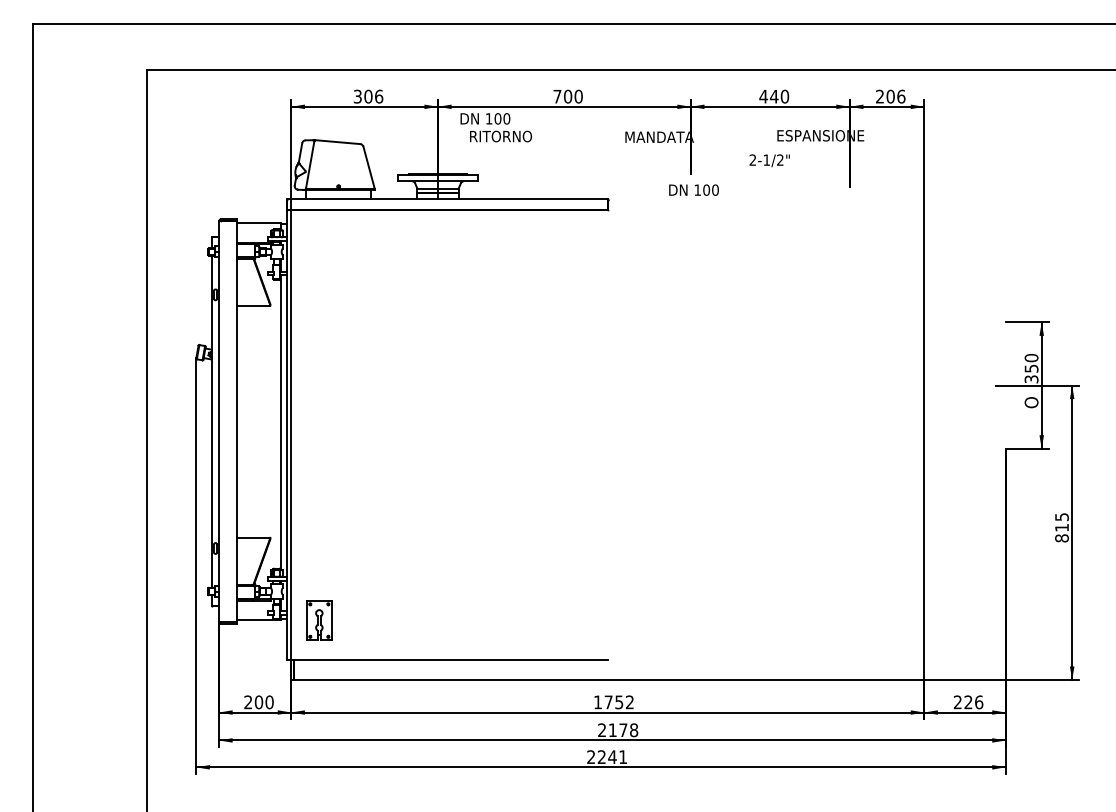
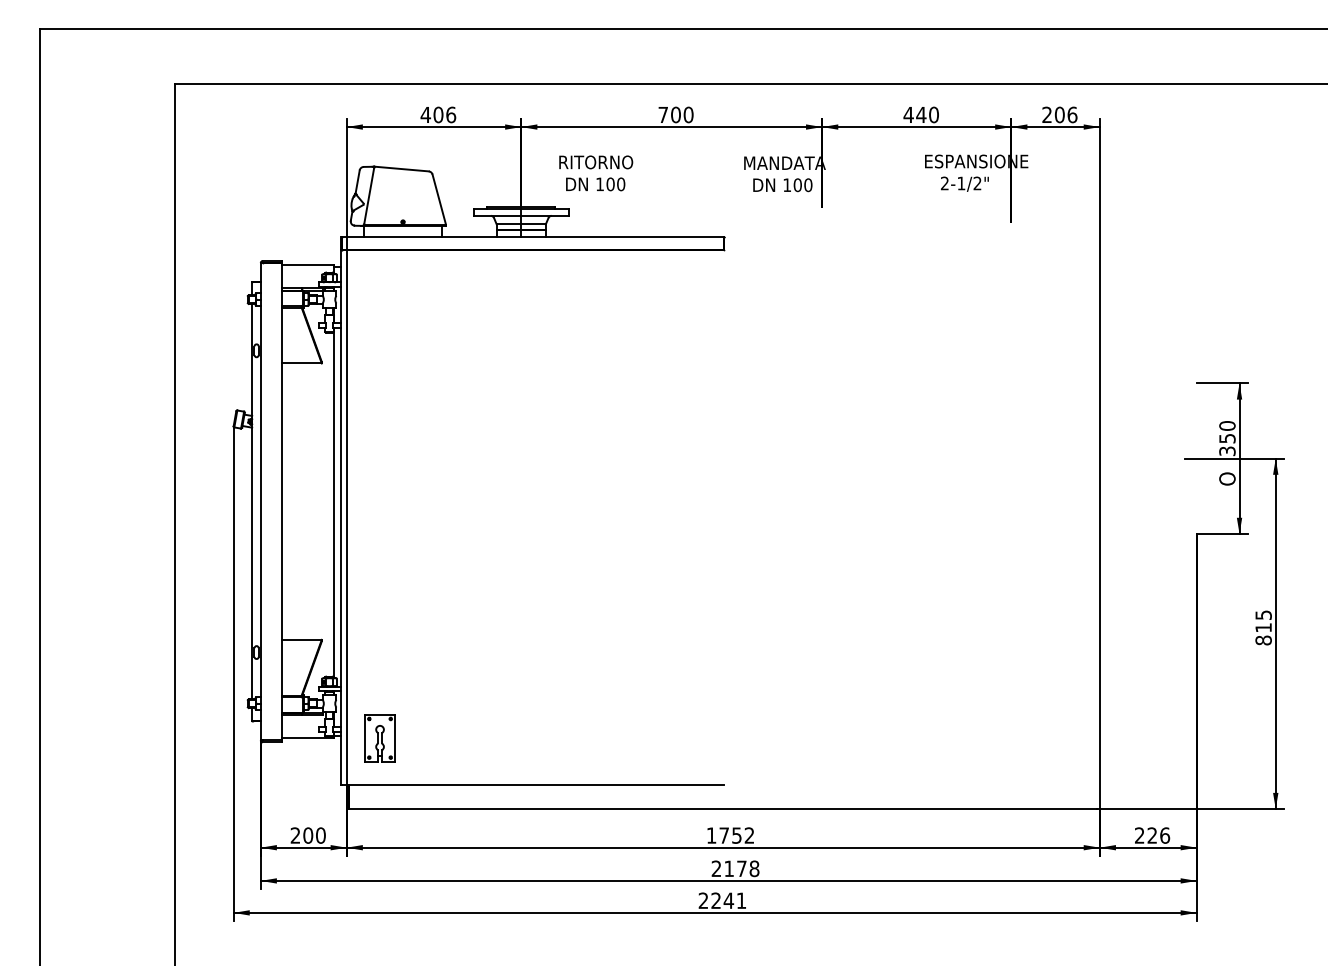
text: (357, 96) -> (425, 114), 306 -> 406
text: (485, 118) -> (595, 184), moved
text: (769, 160) -> (964, 183), moved
text: (693, 190) -> (782, 185), moved

